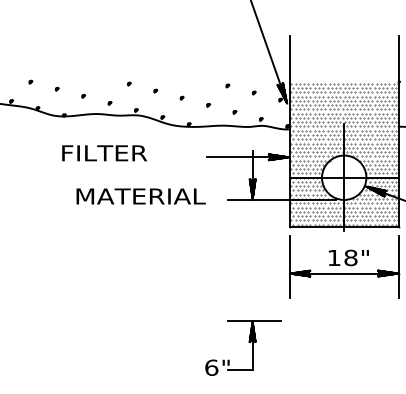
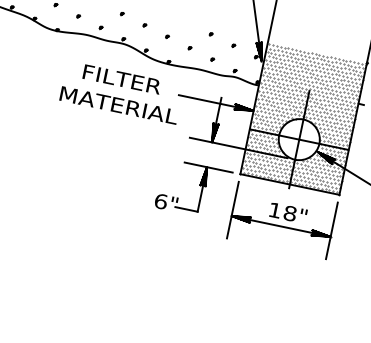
text: (104, 153) -> (122, 79), moved
text: (140, 196) -> (118, 105), moved
part: (248, 342) -> (199, 185), moved

